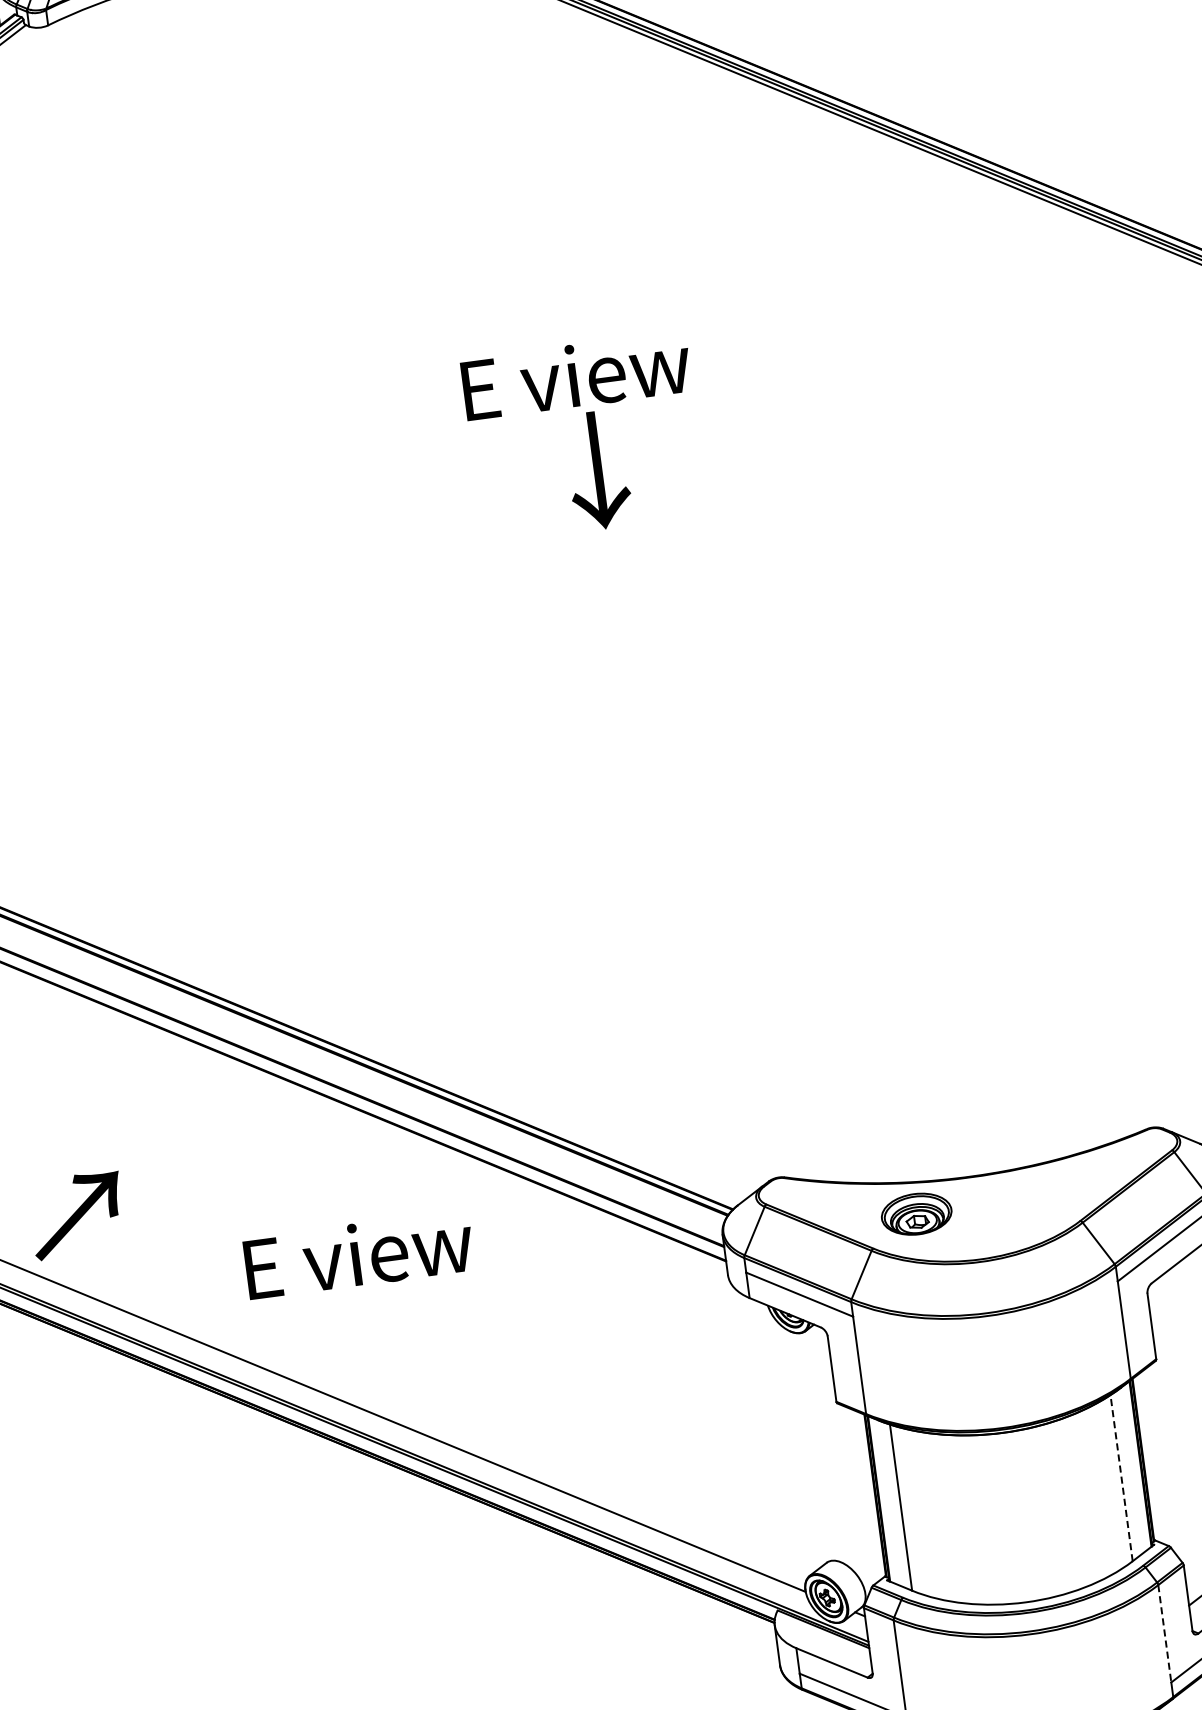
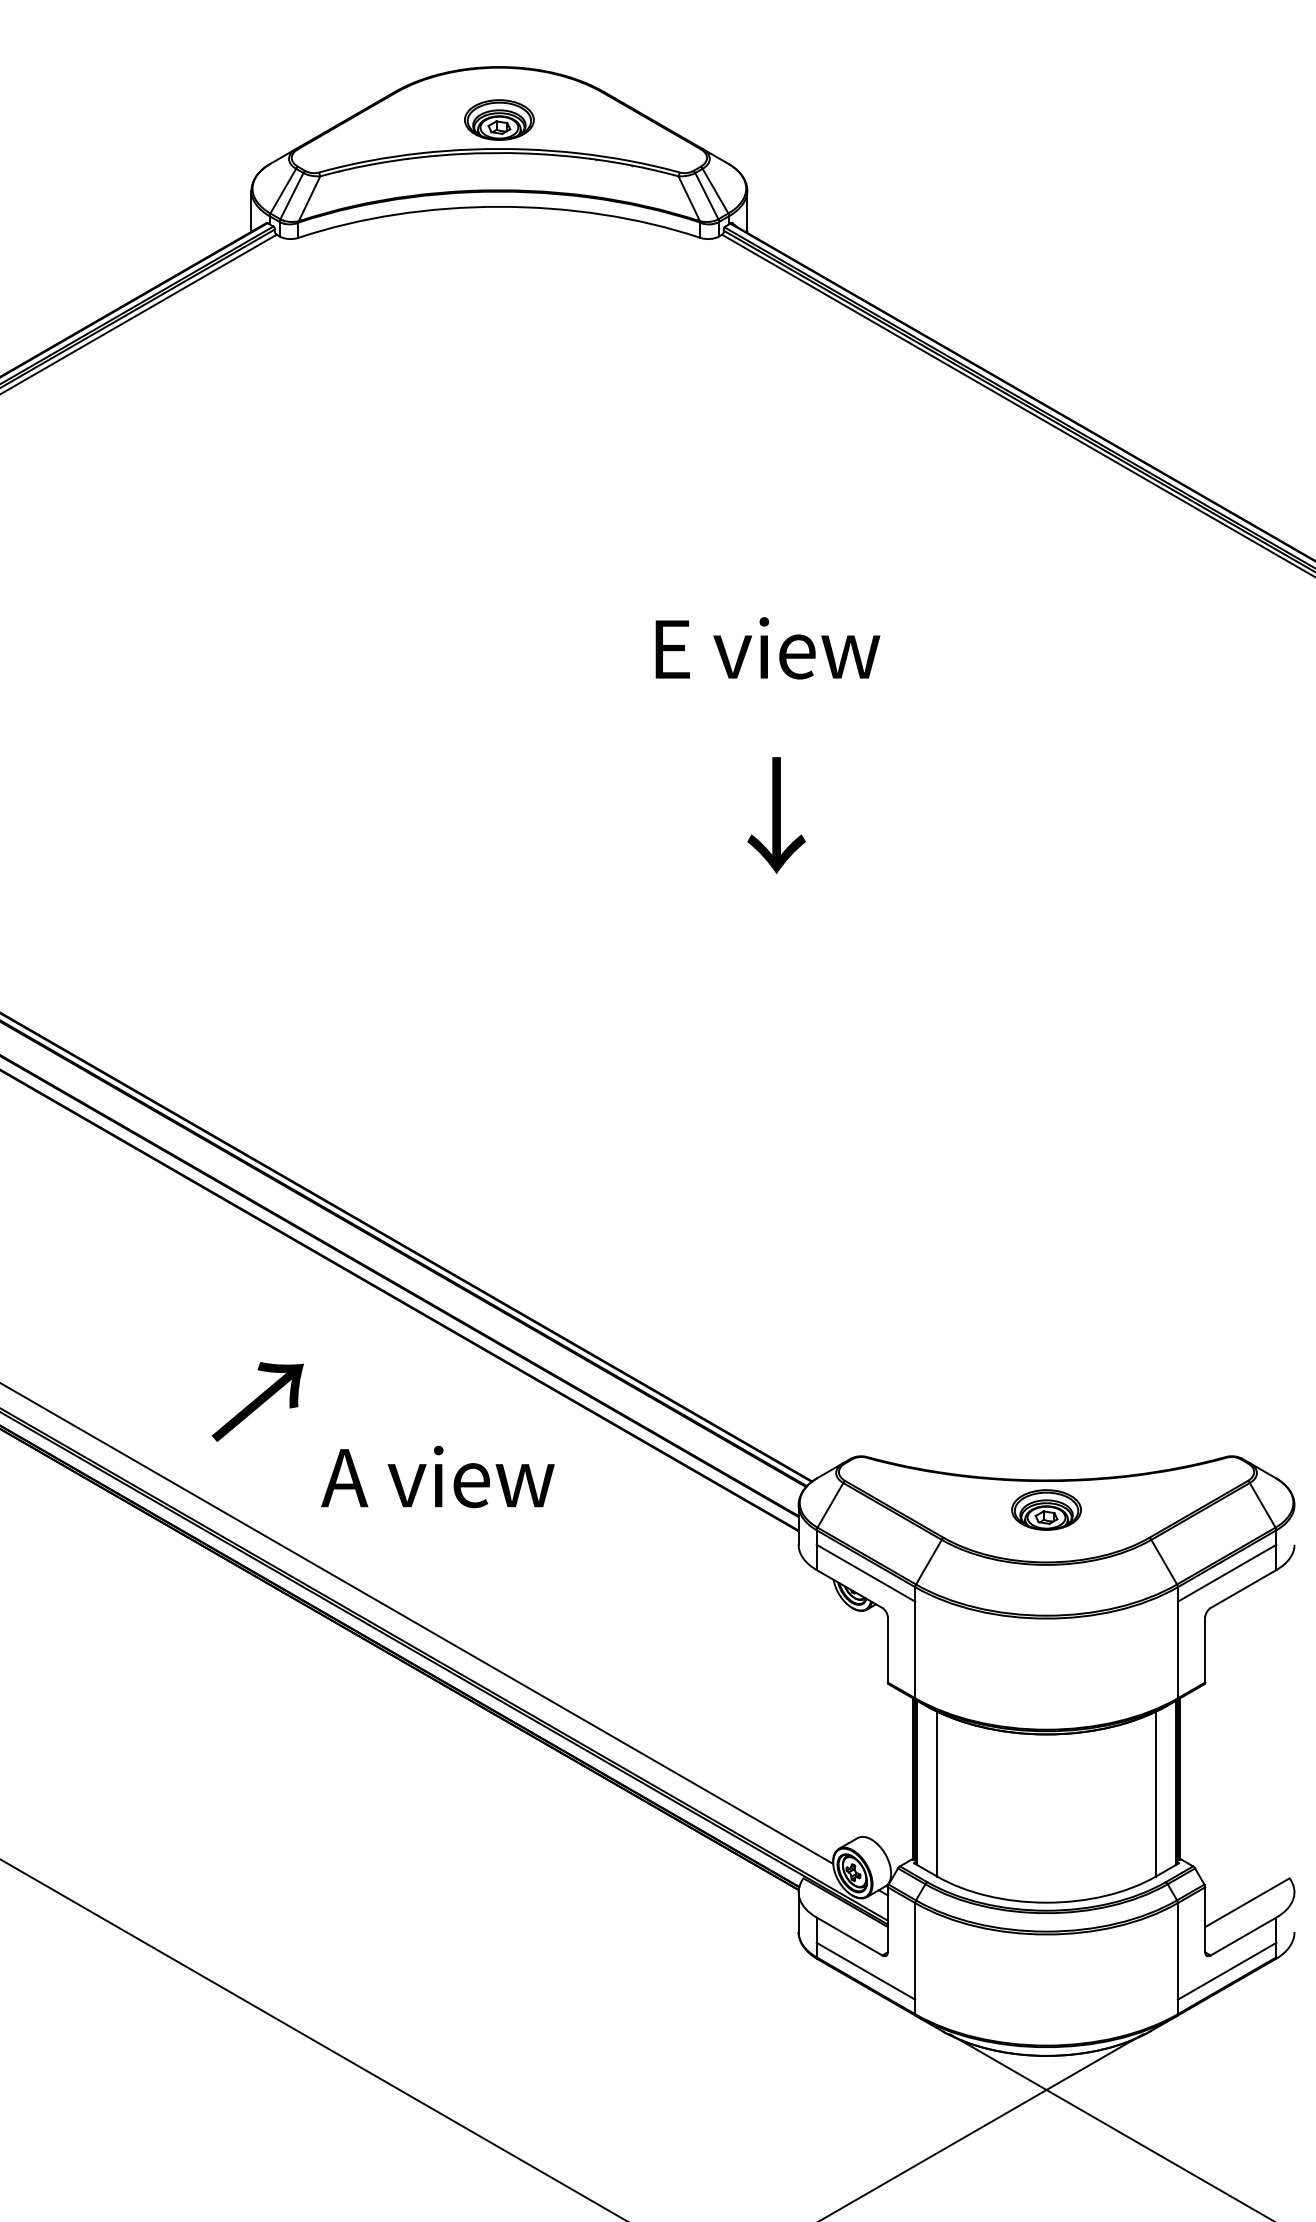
text: (597, 470) -> (776, 815), moved
part: (916, 1213) -> (1046, 1509), moved
text: (76, 1214) -> (257, 1401), moved
text: (354, 1254) -> (437, 1476), E view -> A view
line: (1122, 1477) -> (1156, 1793), dashed -> solid
line: (1164, 1633) -> (1177, 1951), dashed -> solid

